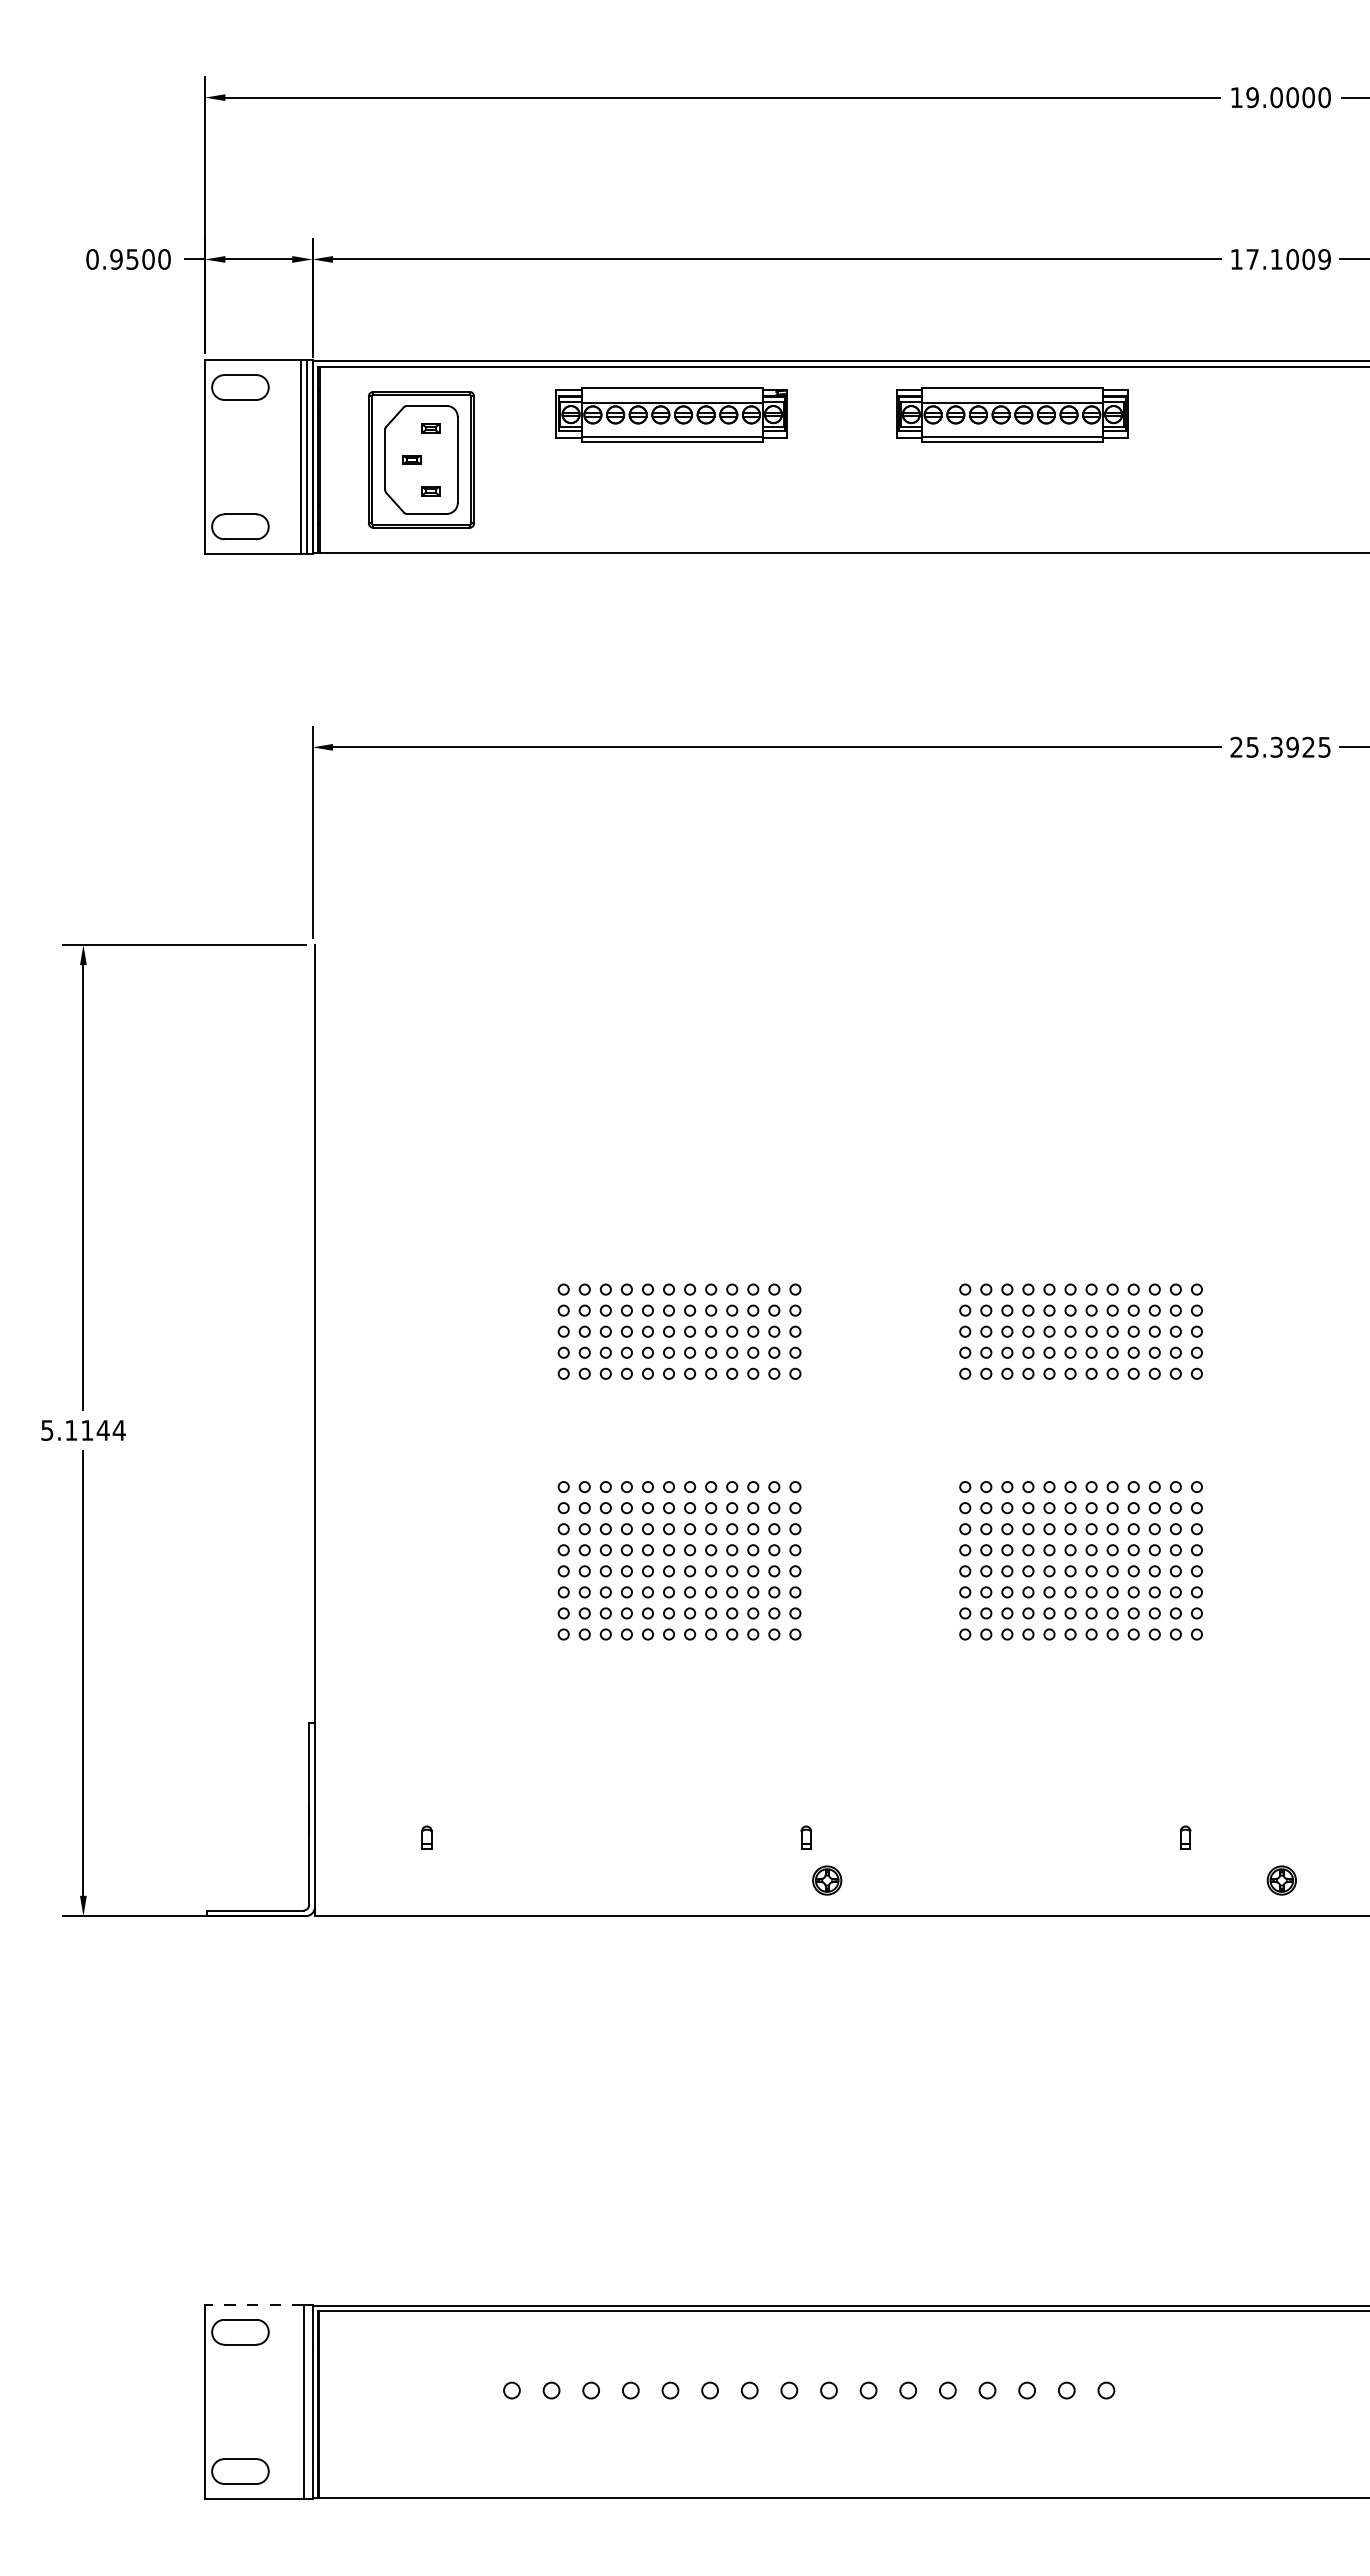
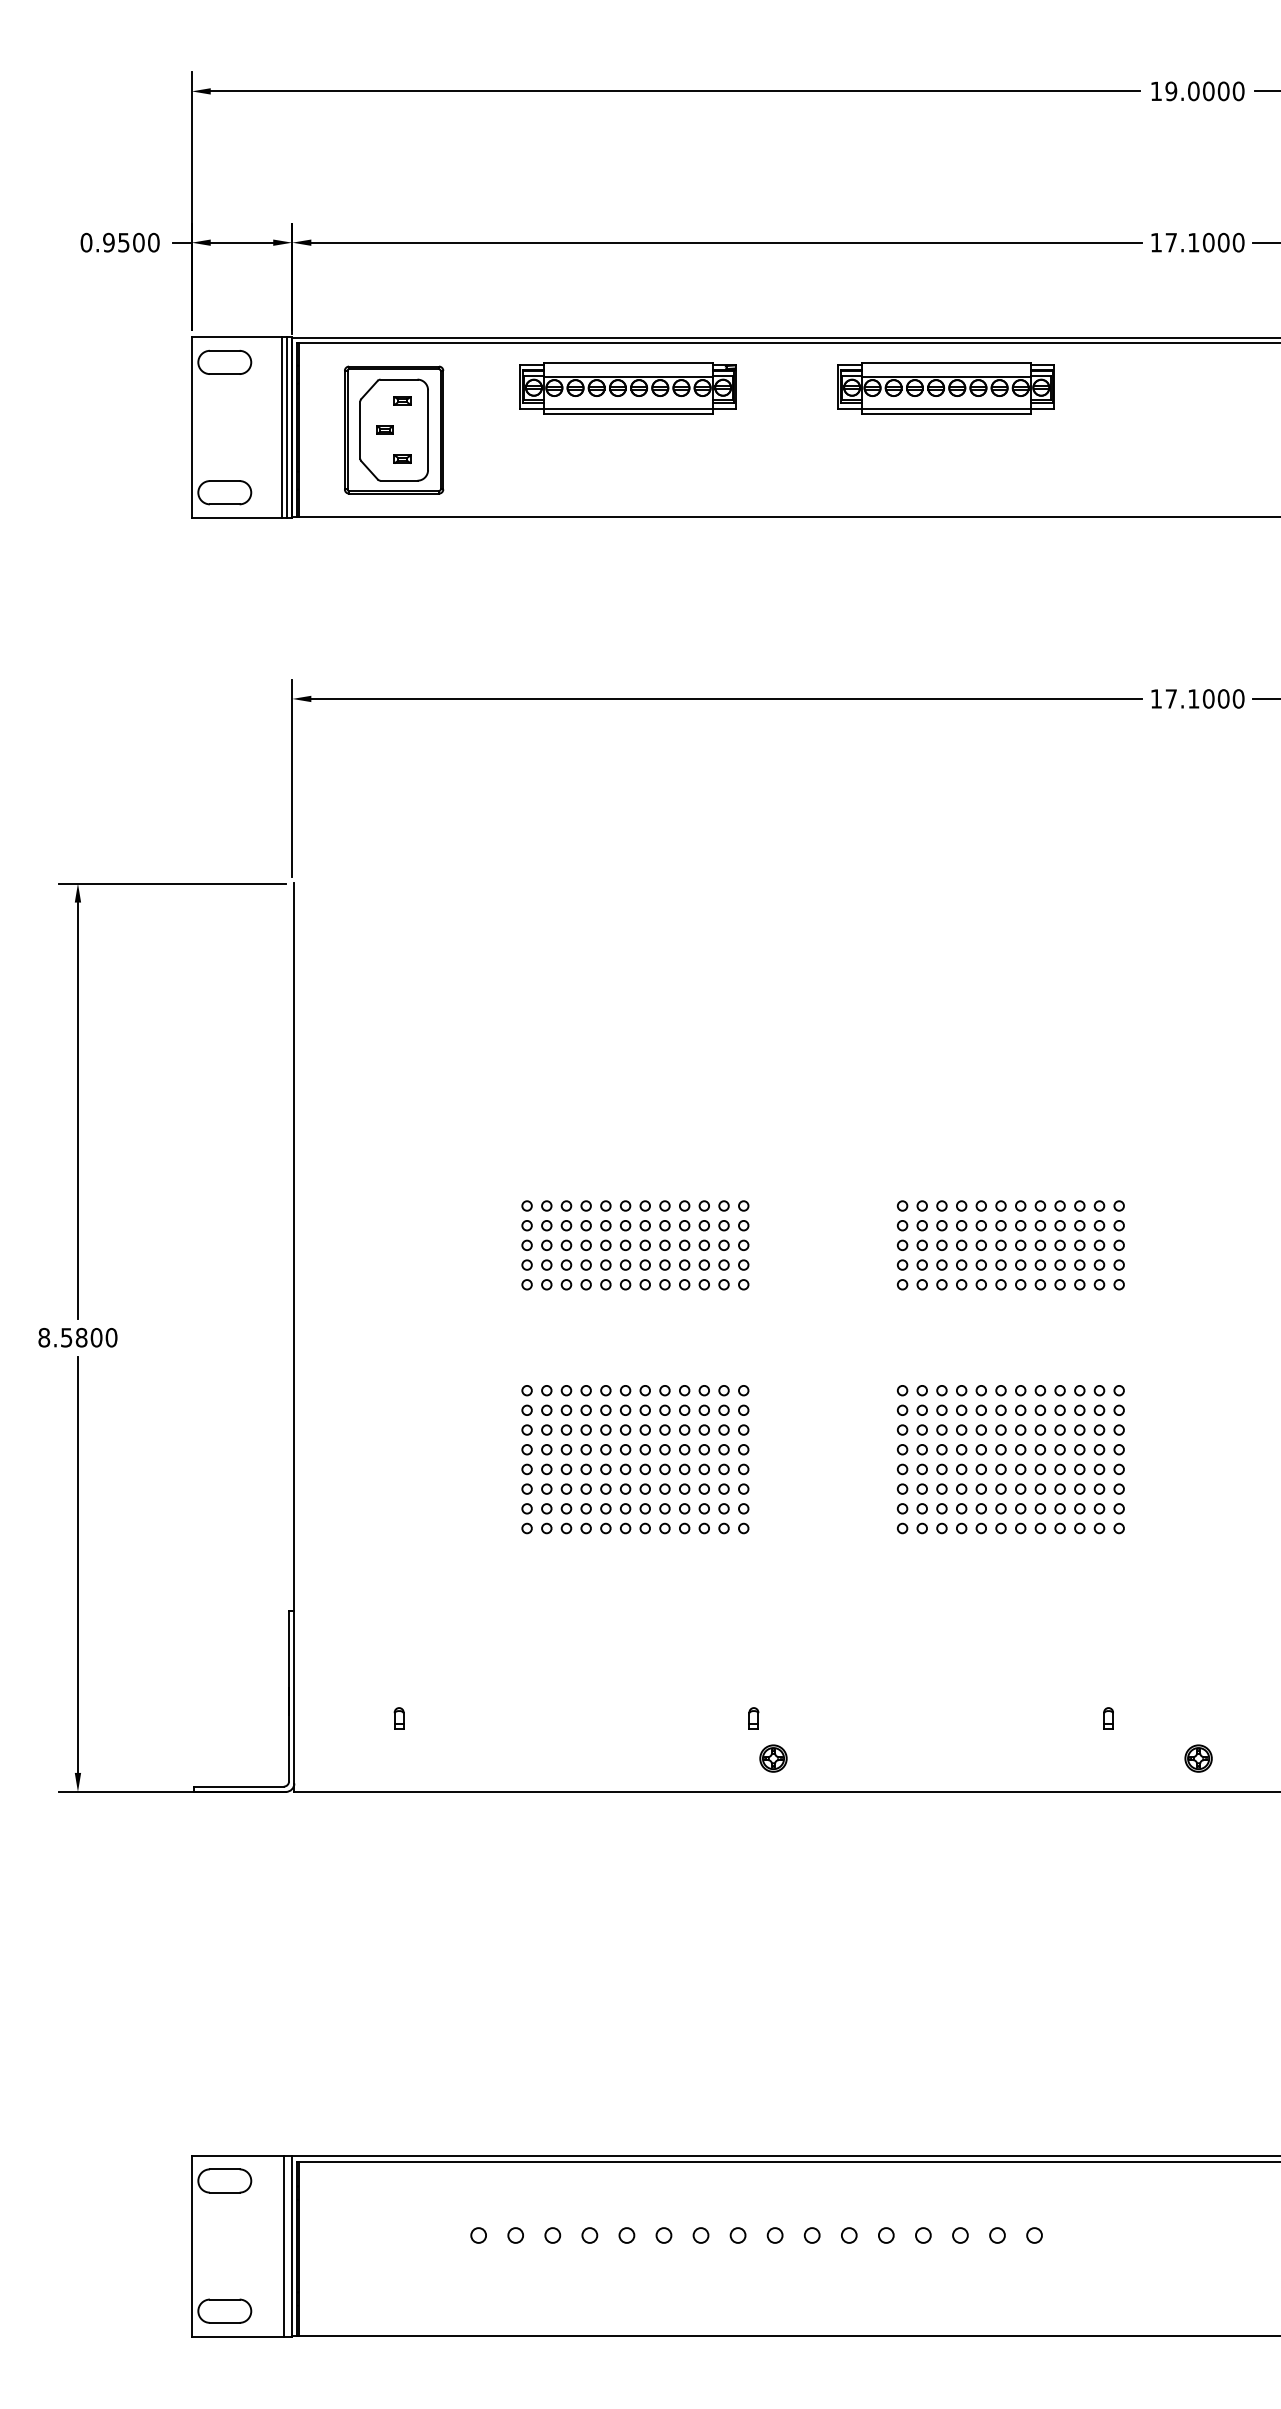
text: (1324, 259) -> (1238, 242), 17.1009 -> 17.1000
text: (1280, 746) -> (1197, 698), 25.3925 -> 17.1000
text: (83, 1430) -> (78, 1337), 5.1144 -> 8.5800
line: (253, 2305) -> (237, 2155), dashed -> solid

